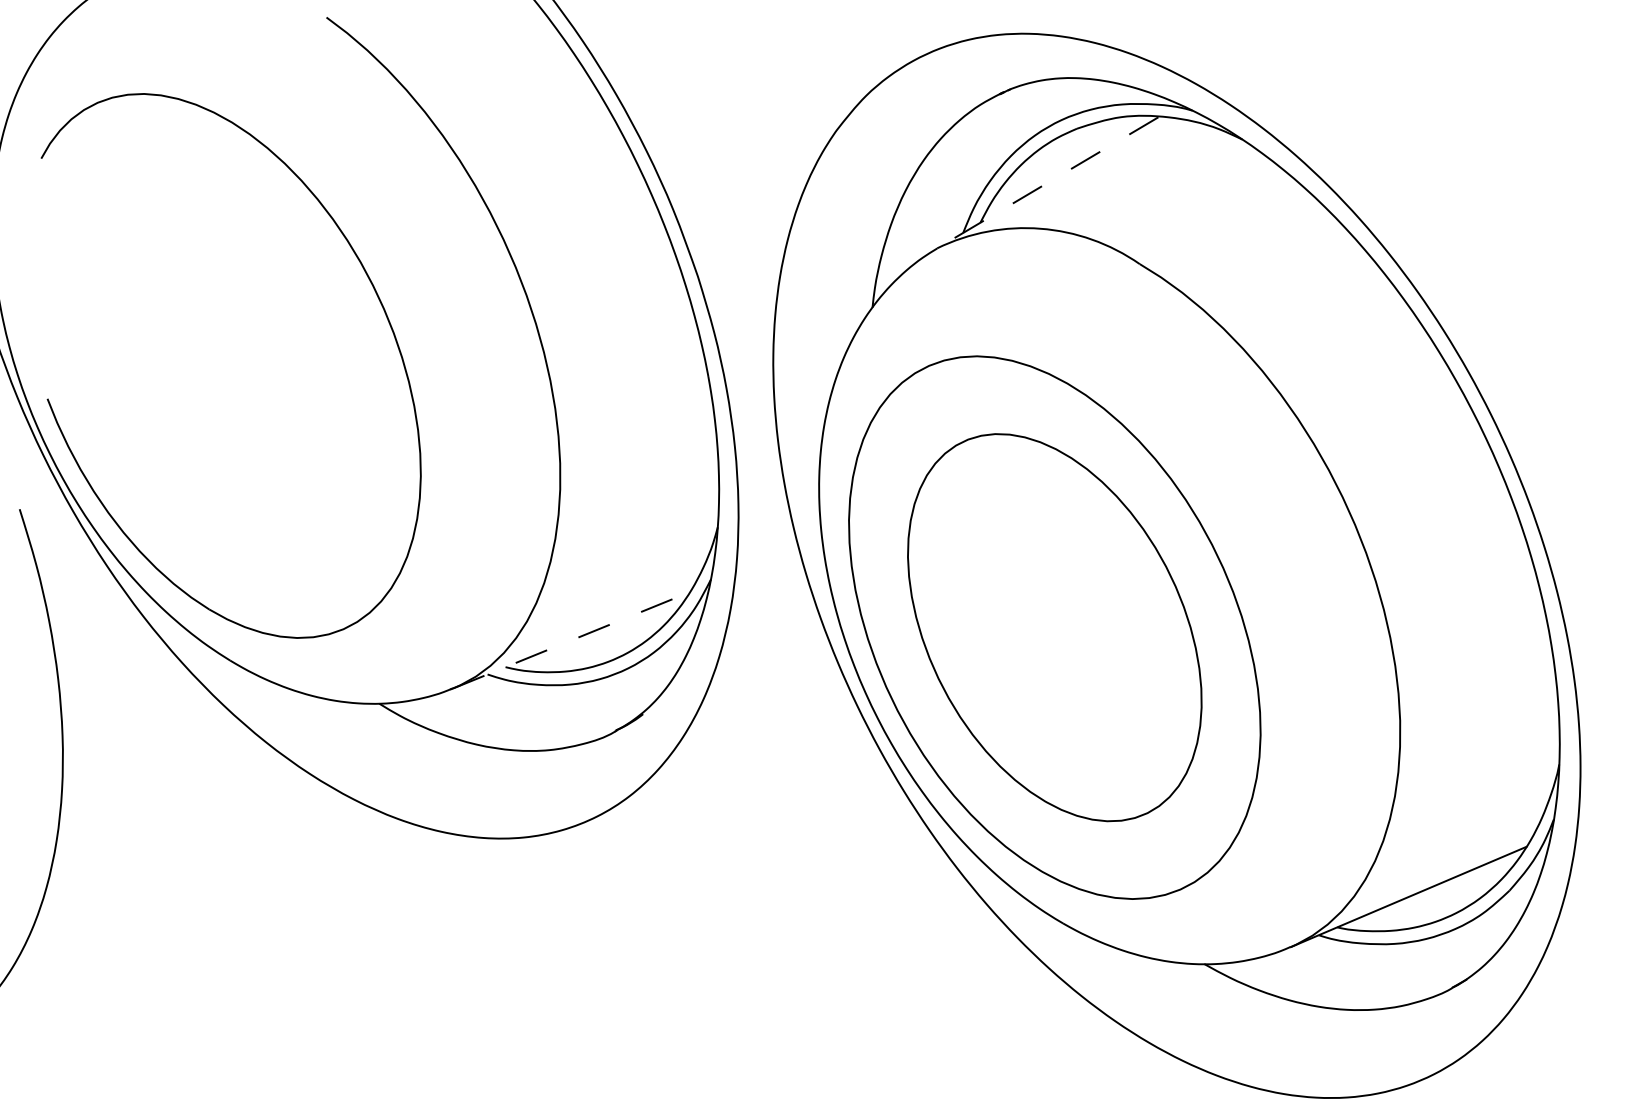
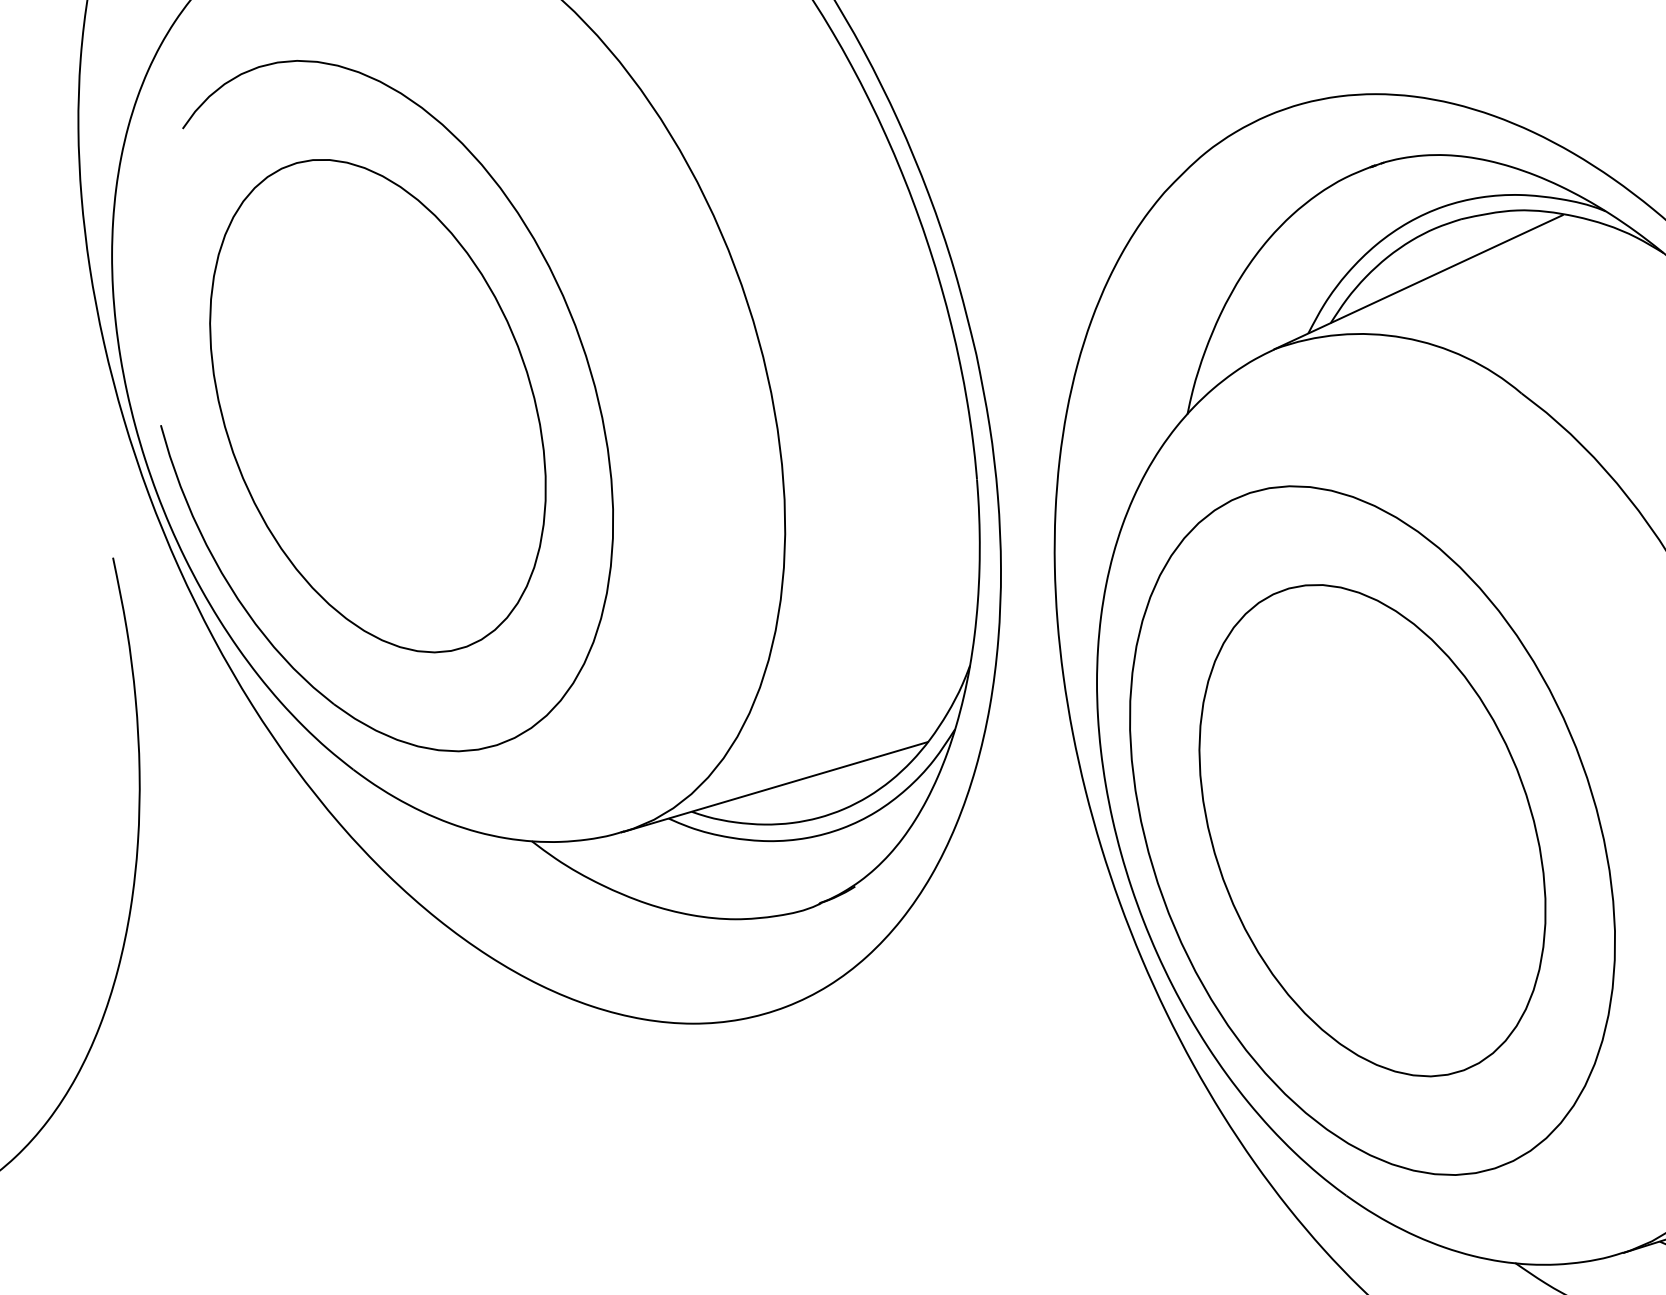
line: (1047, 182) -> (1418, 281), dashed -> solid
part: (220, 365) -> (377, 405), added
line: (571, 640) -> (776, 787), dashed -> solid

